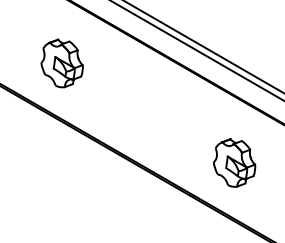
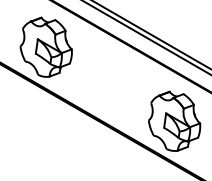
part: (61, 63) -> (45, 47), size x1.67
part: (234, 162) -> (174, 121), size x1.67

